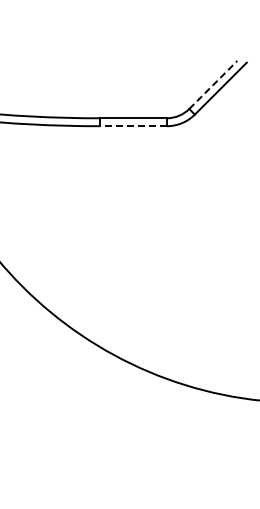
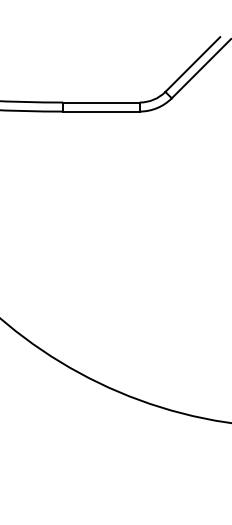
line: (213, 85) -> (193, 65), dashed -> solid
line: (133, 126) -> (101, 111), dashed -> solid

